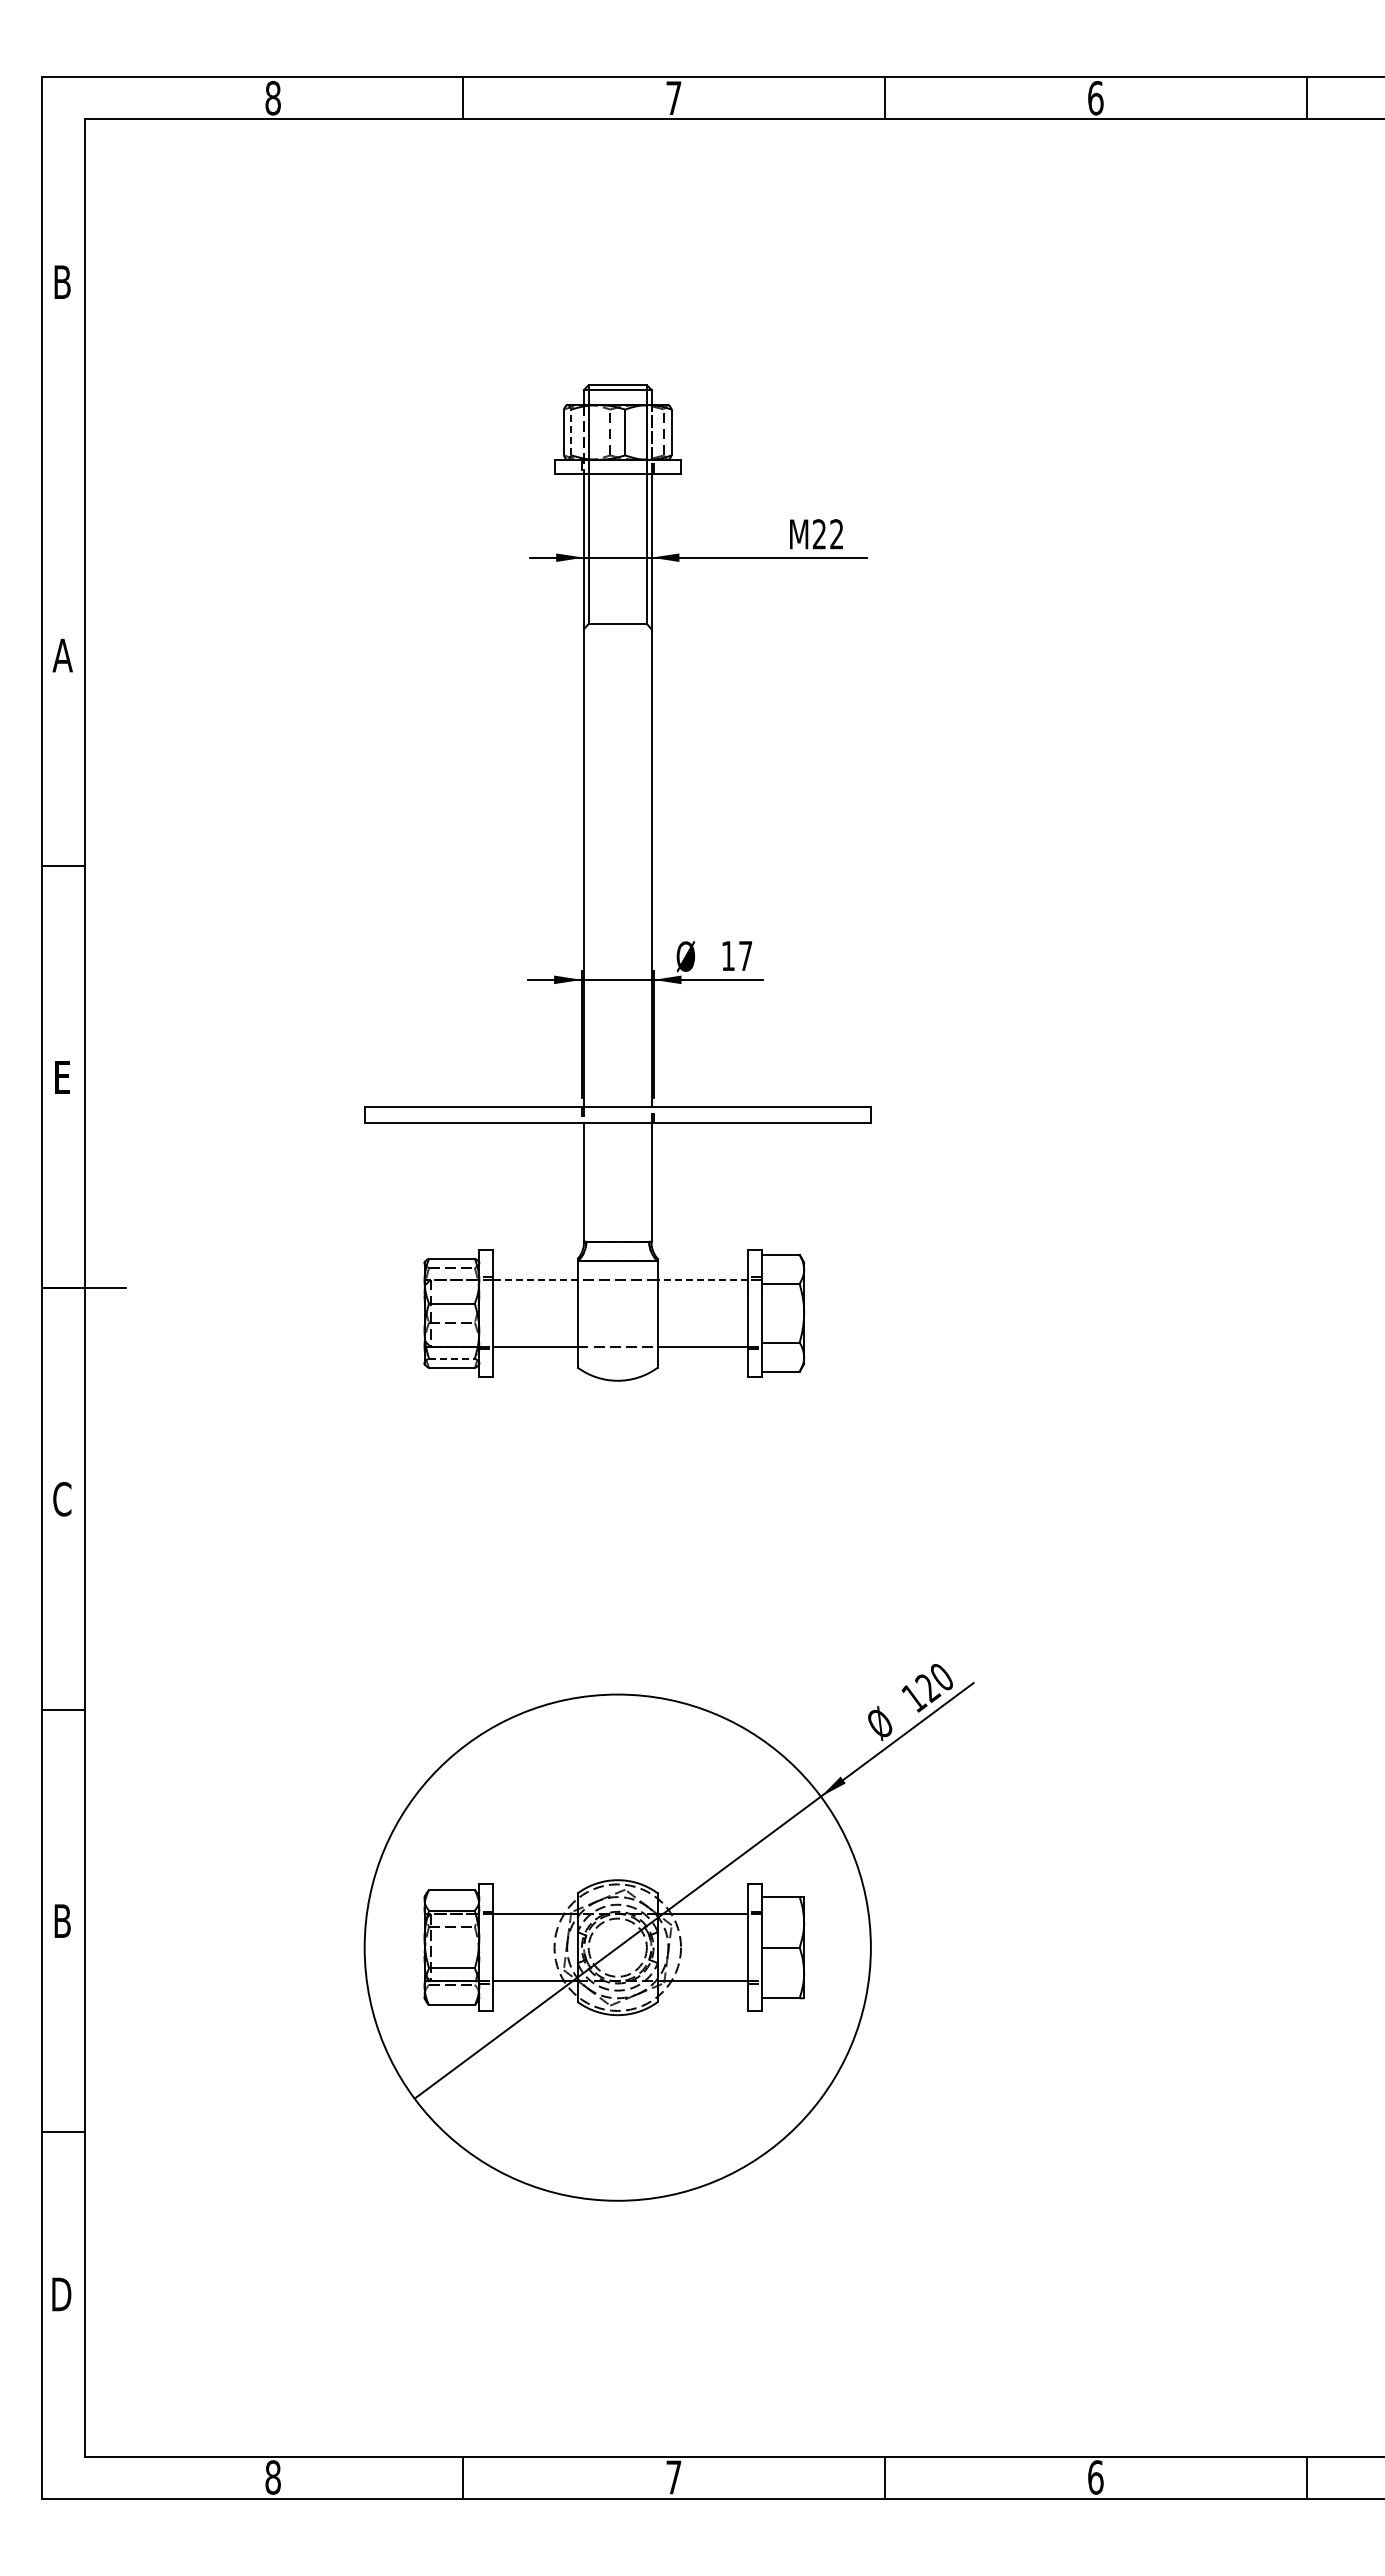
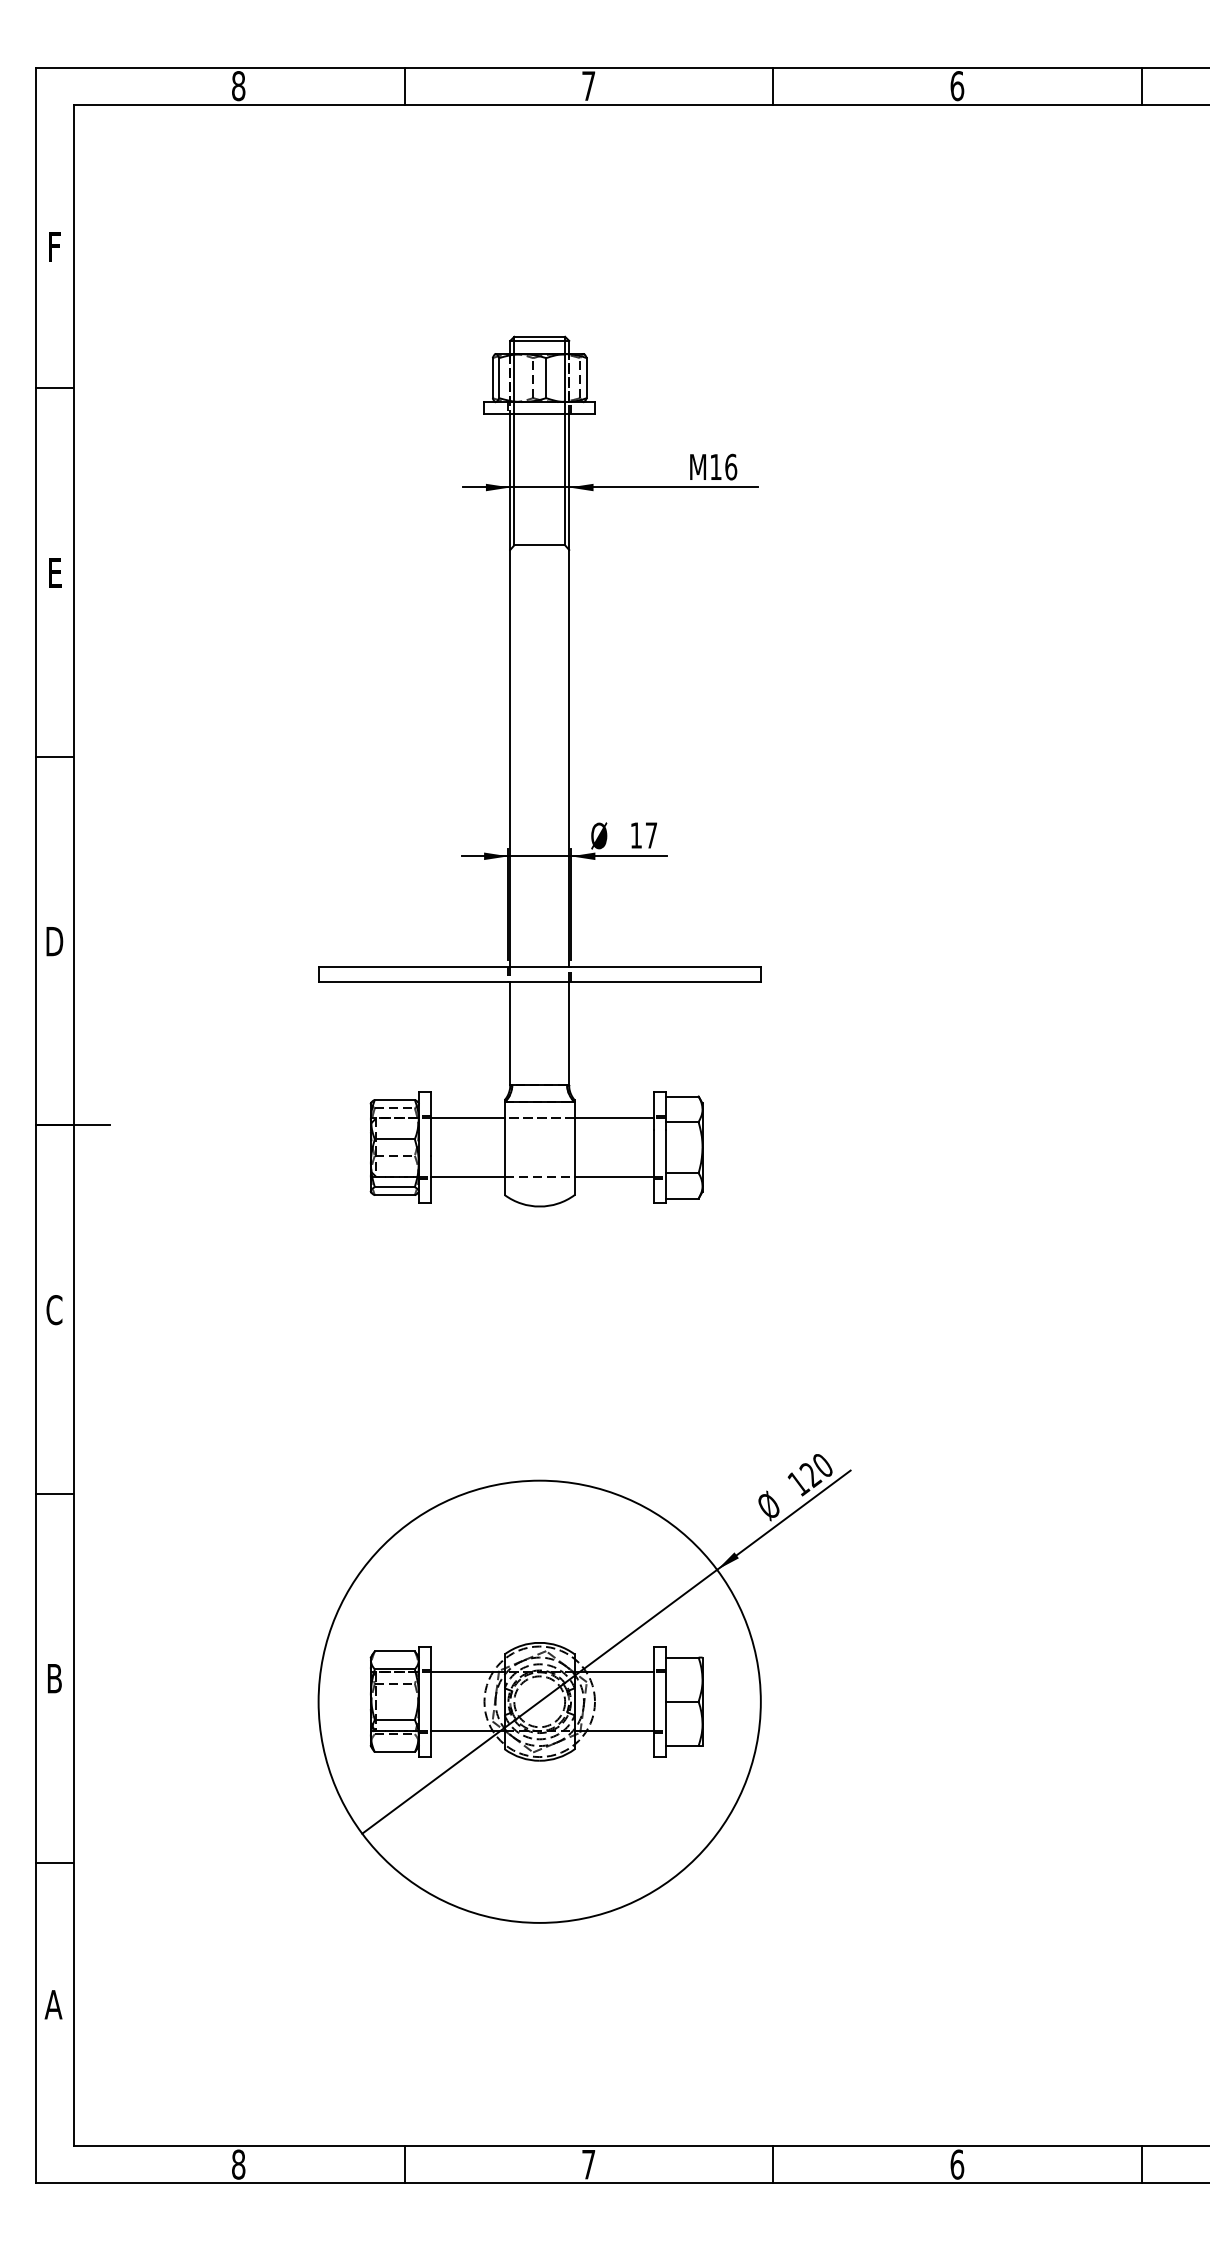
text: (62, 281) -> (54, 246), B -> F
line: (571, 432) -> (499, 378), dashed -> solid
line: (62, 444) -> (54, 388), added
text: (827, 534) -> (722, 467), M22 -> M16
text: (62, 655) -> (54, 572), A -> E
text: (62, 1077) -> (54, 941), E -> D
line: (534, 1279) -> (466, 1118), dashed -> solid
line: (702, 1279) -> (613, 1118), dashed -> solid
line: (451, 1358) -> (394, 1187), dashed -> solid
text: (61, 2294) -> (53, 2004), D -> A

